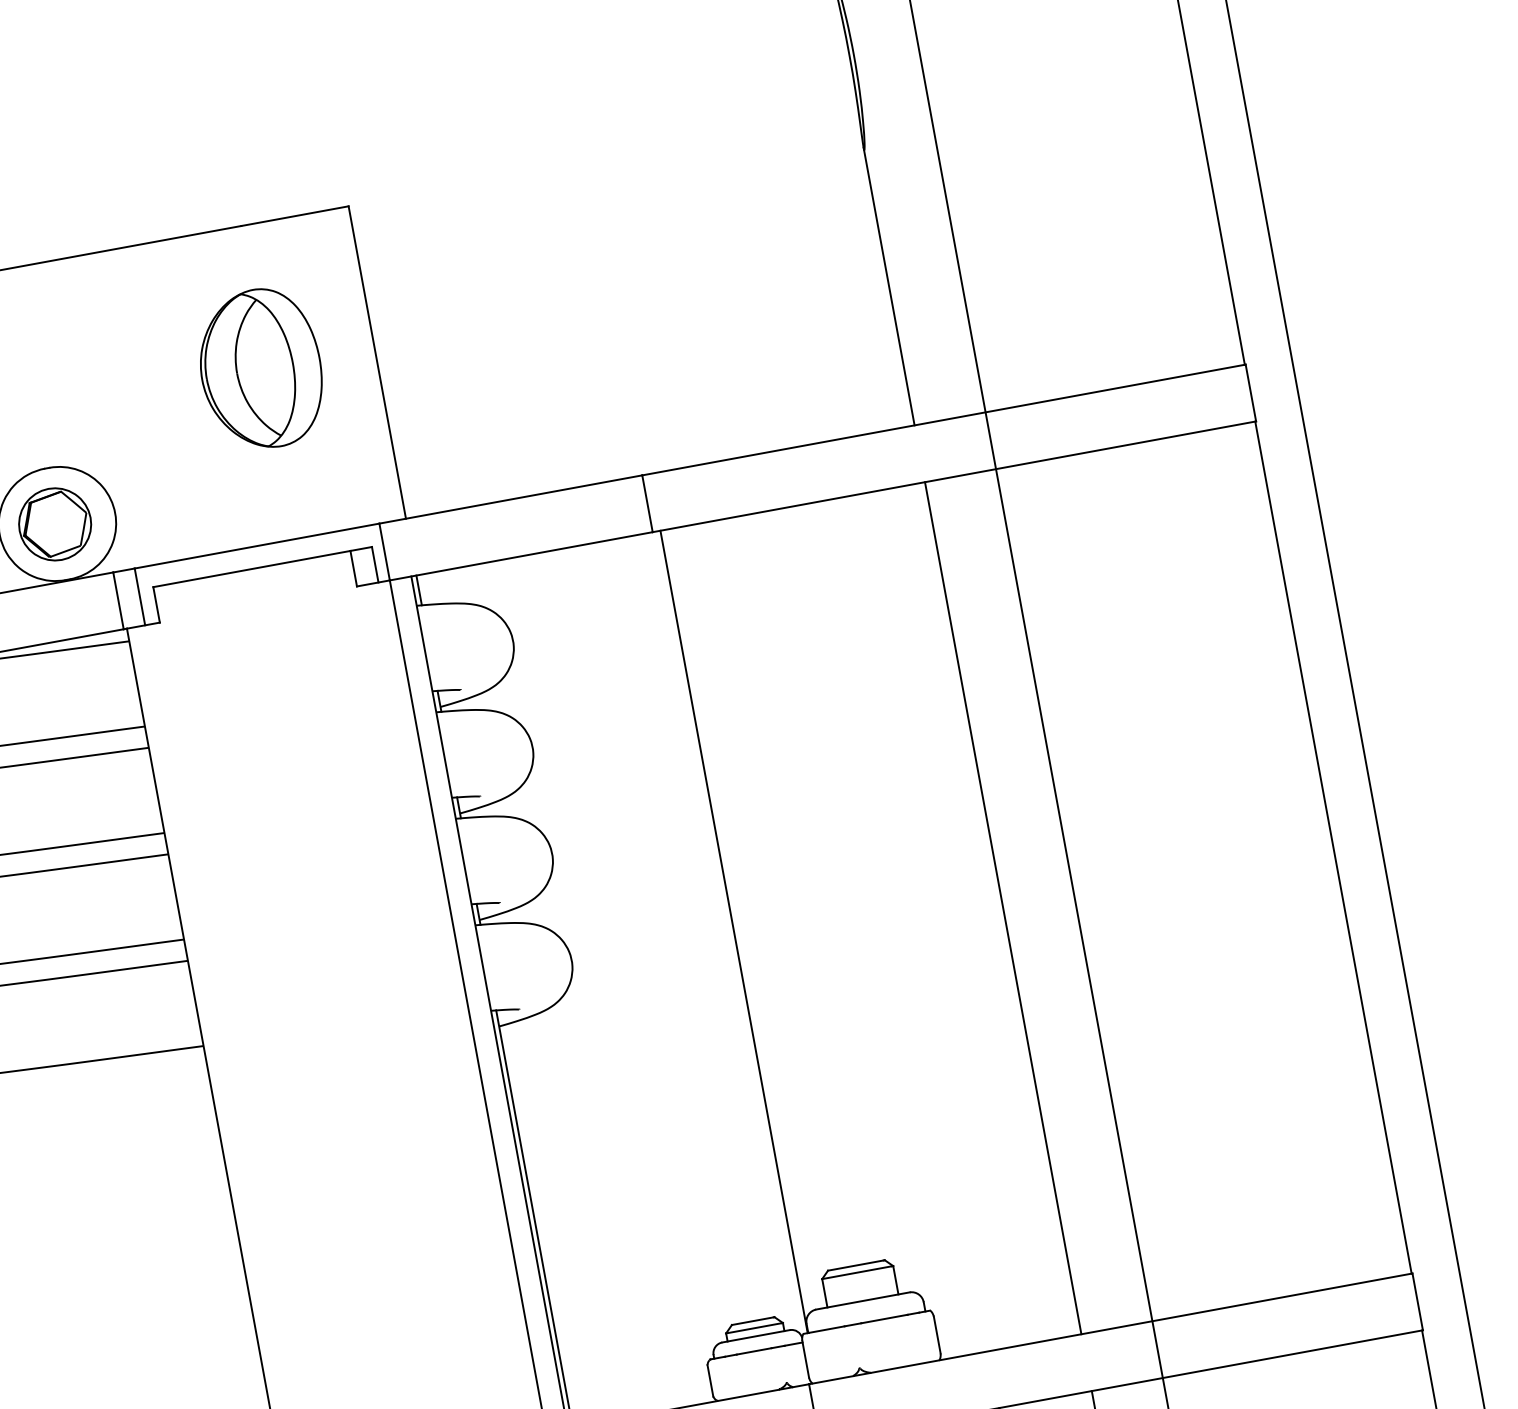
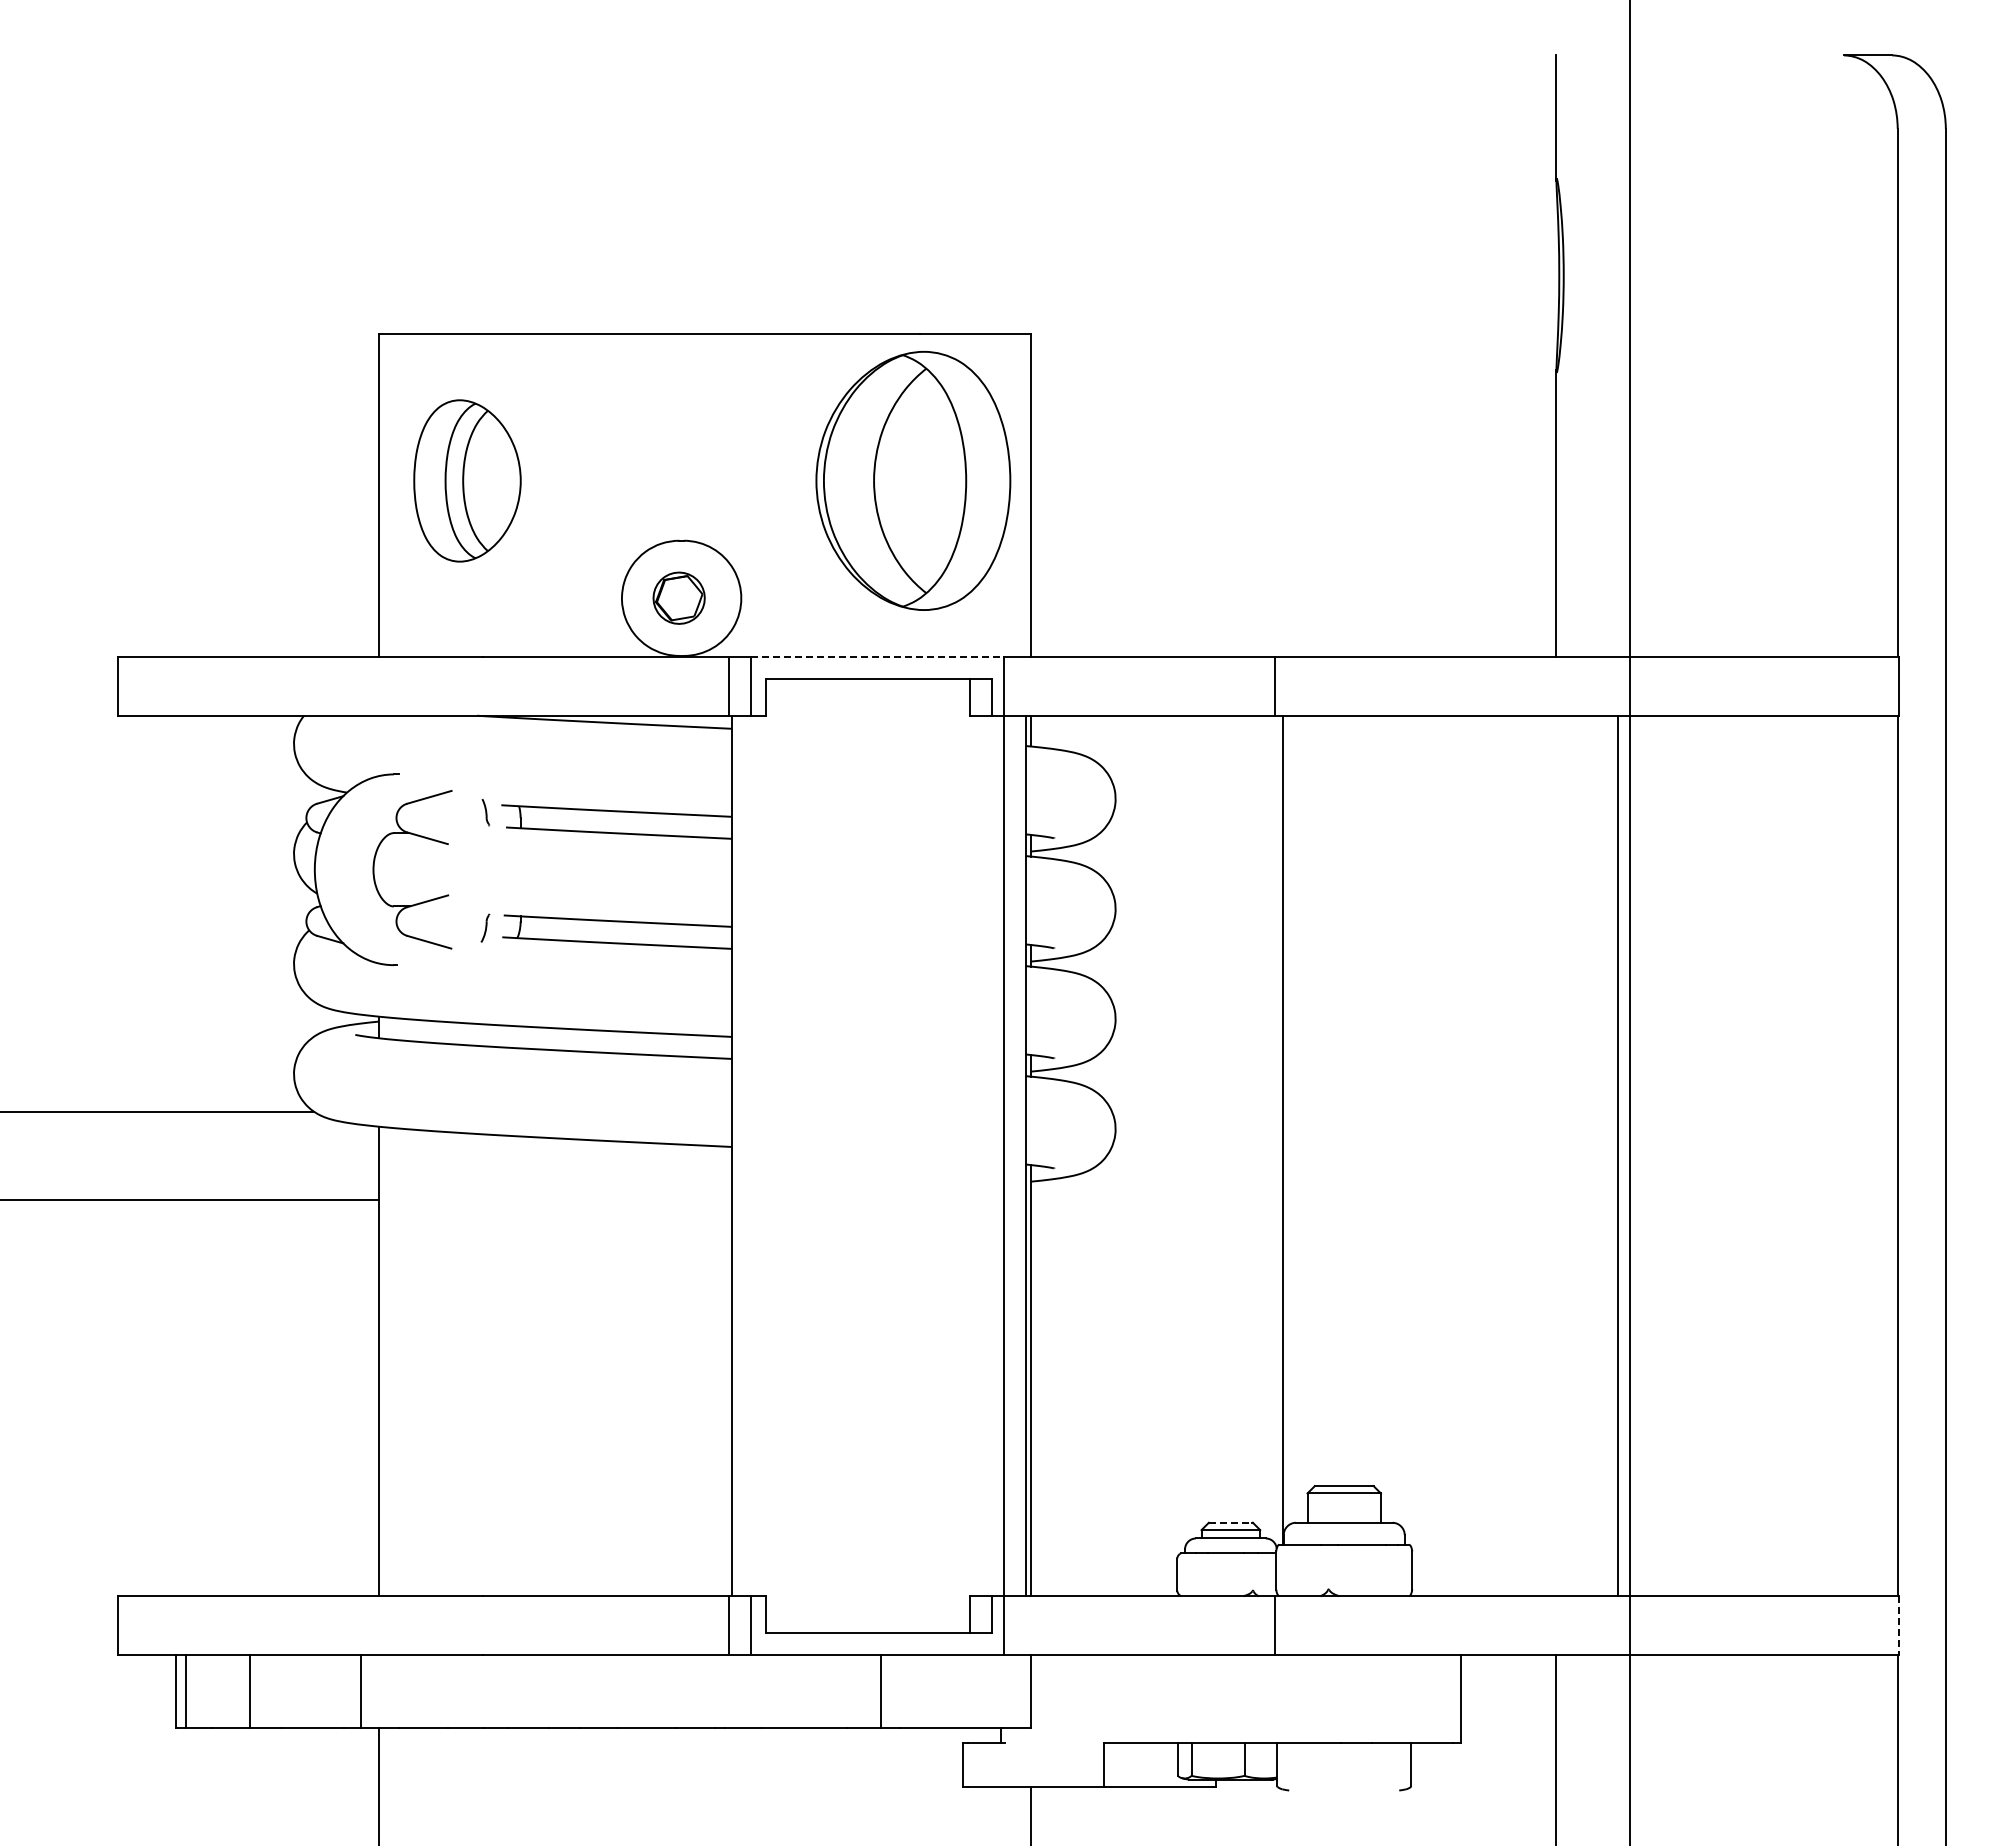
part: (260, 368) -> (913, 480), size x1.6
part: (54, 523) -> (678, 597), size x0.7
line: (257, 546) -> (877, 657), solid -> dashed
line: (1003, 907) -> (1618, 1155), moved
line: (1417, 1301) -> (1898, 1625), solid -> dashed
line: (752, 1320) -> (1230, 1522), solid -> dashed

